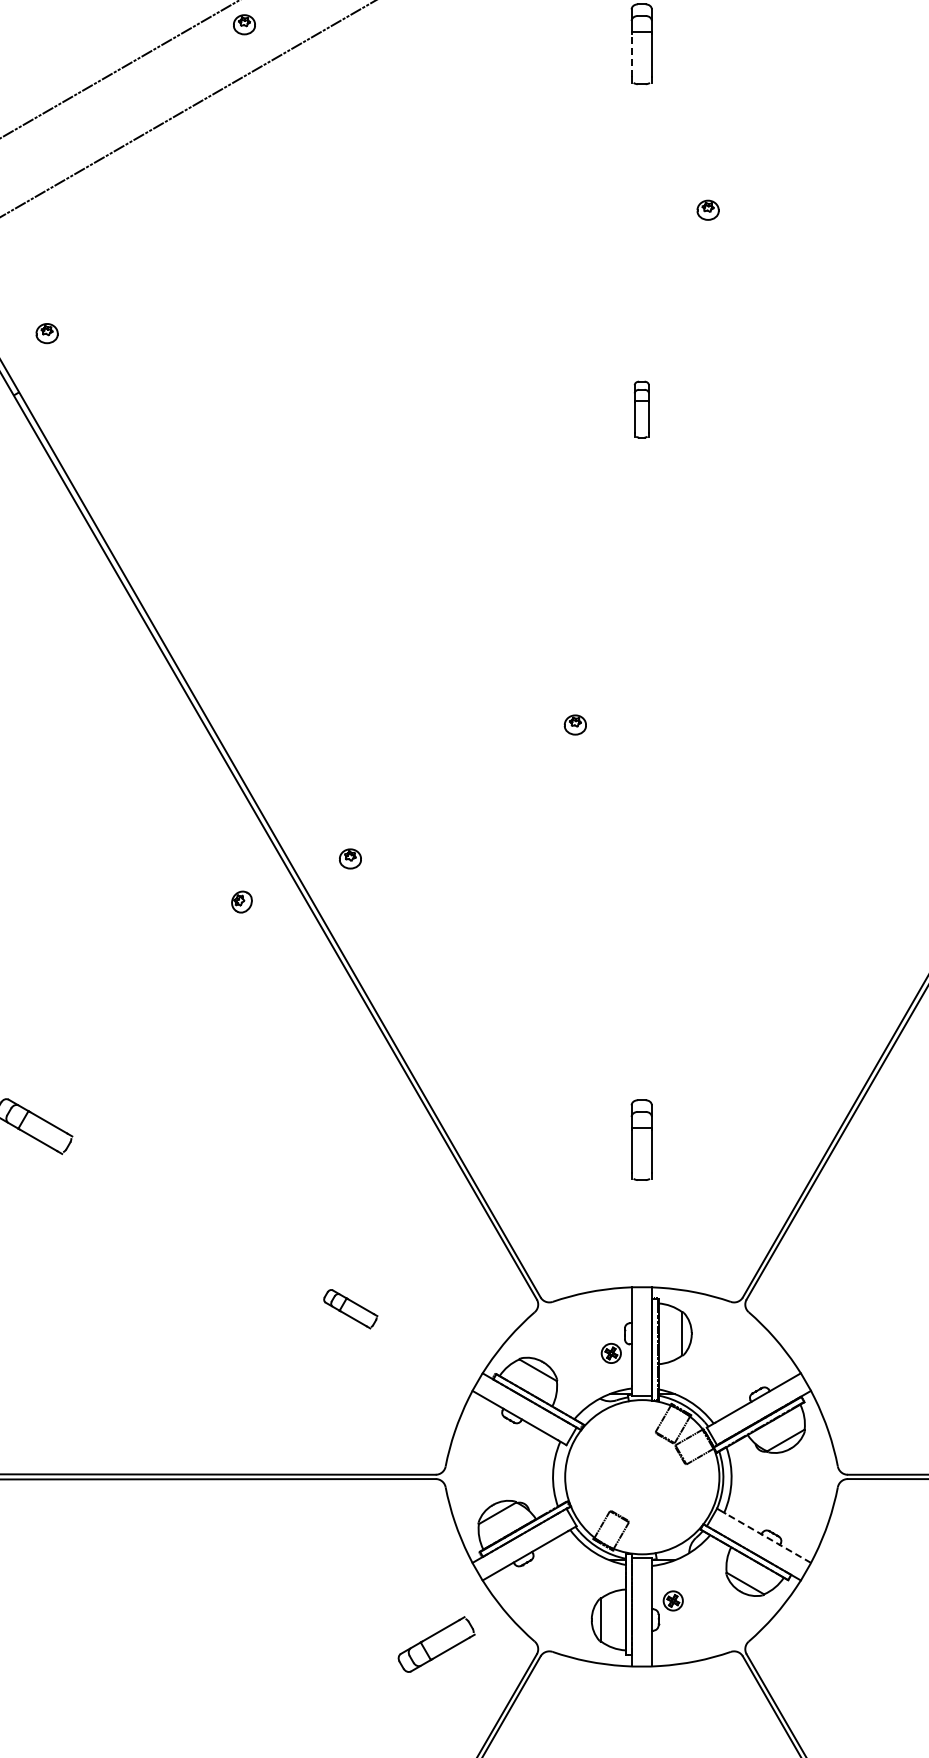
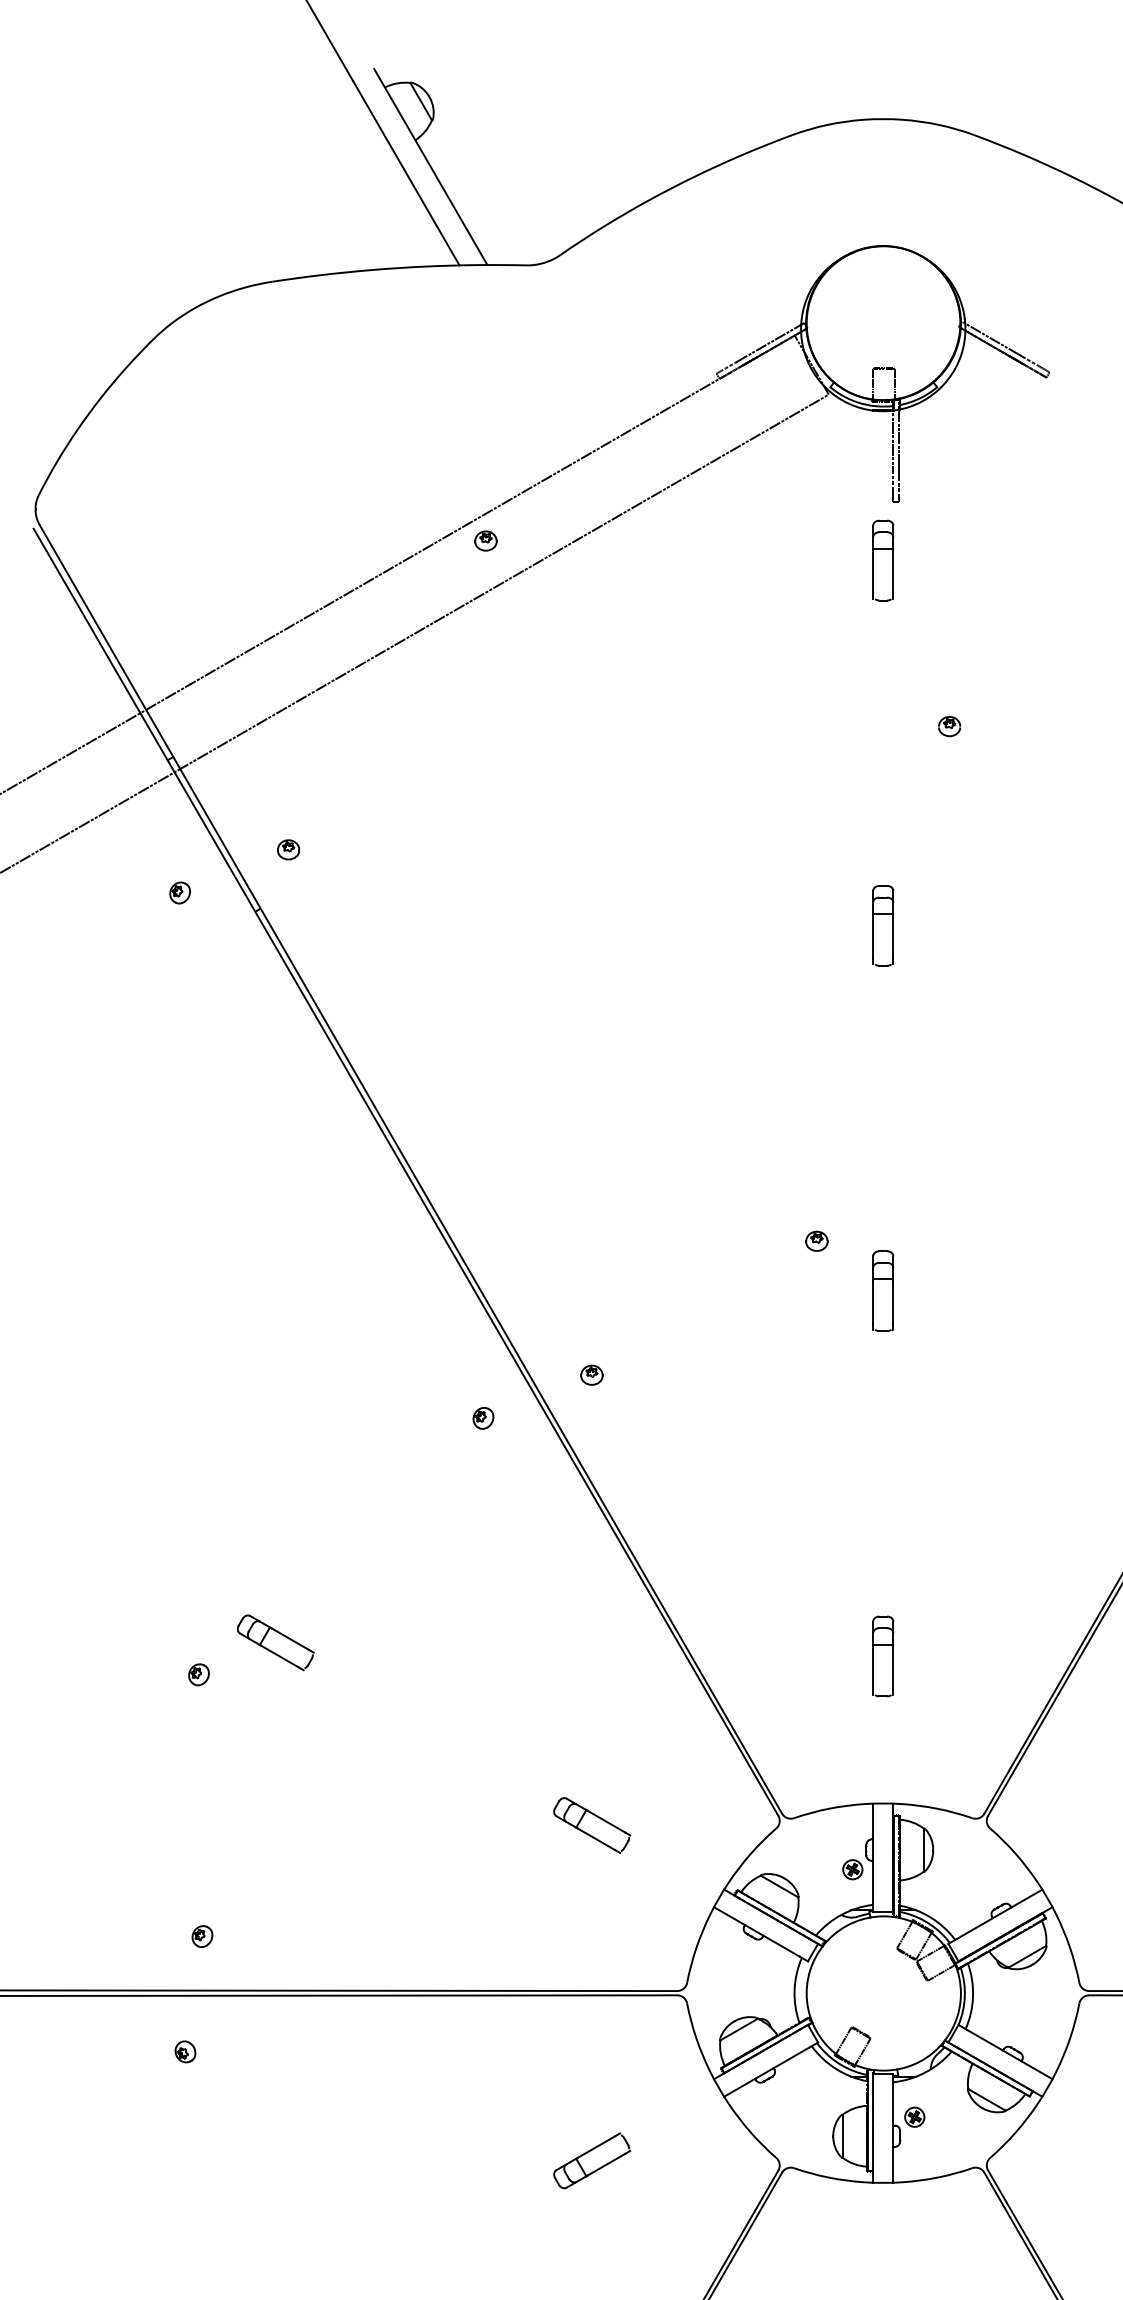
line: (632, 55) -> (873, 571), dashed -> solid
part: (642, 409) -> (883, 925), size x1.43
part: (642, 774) -> (883, 1290), added
part: (351, 1309) -> (592, 1825), size x1.43
line: (768, 1538) -> (1009, 2054), dashed -> solid
part: (437, 1644) -> (592, 2160), moved

